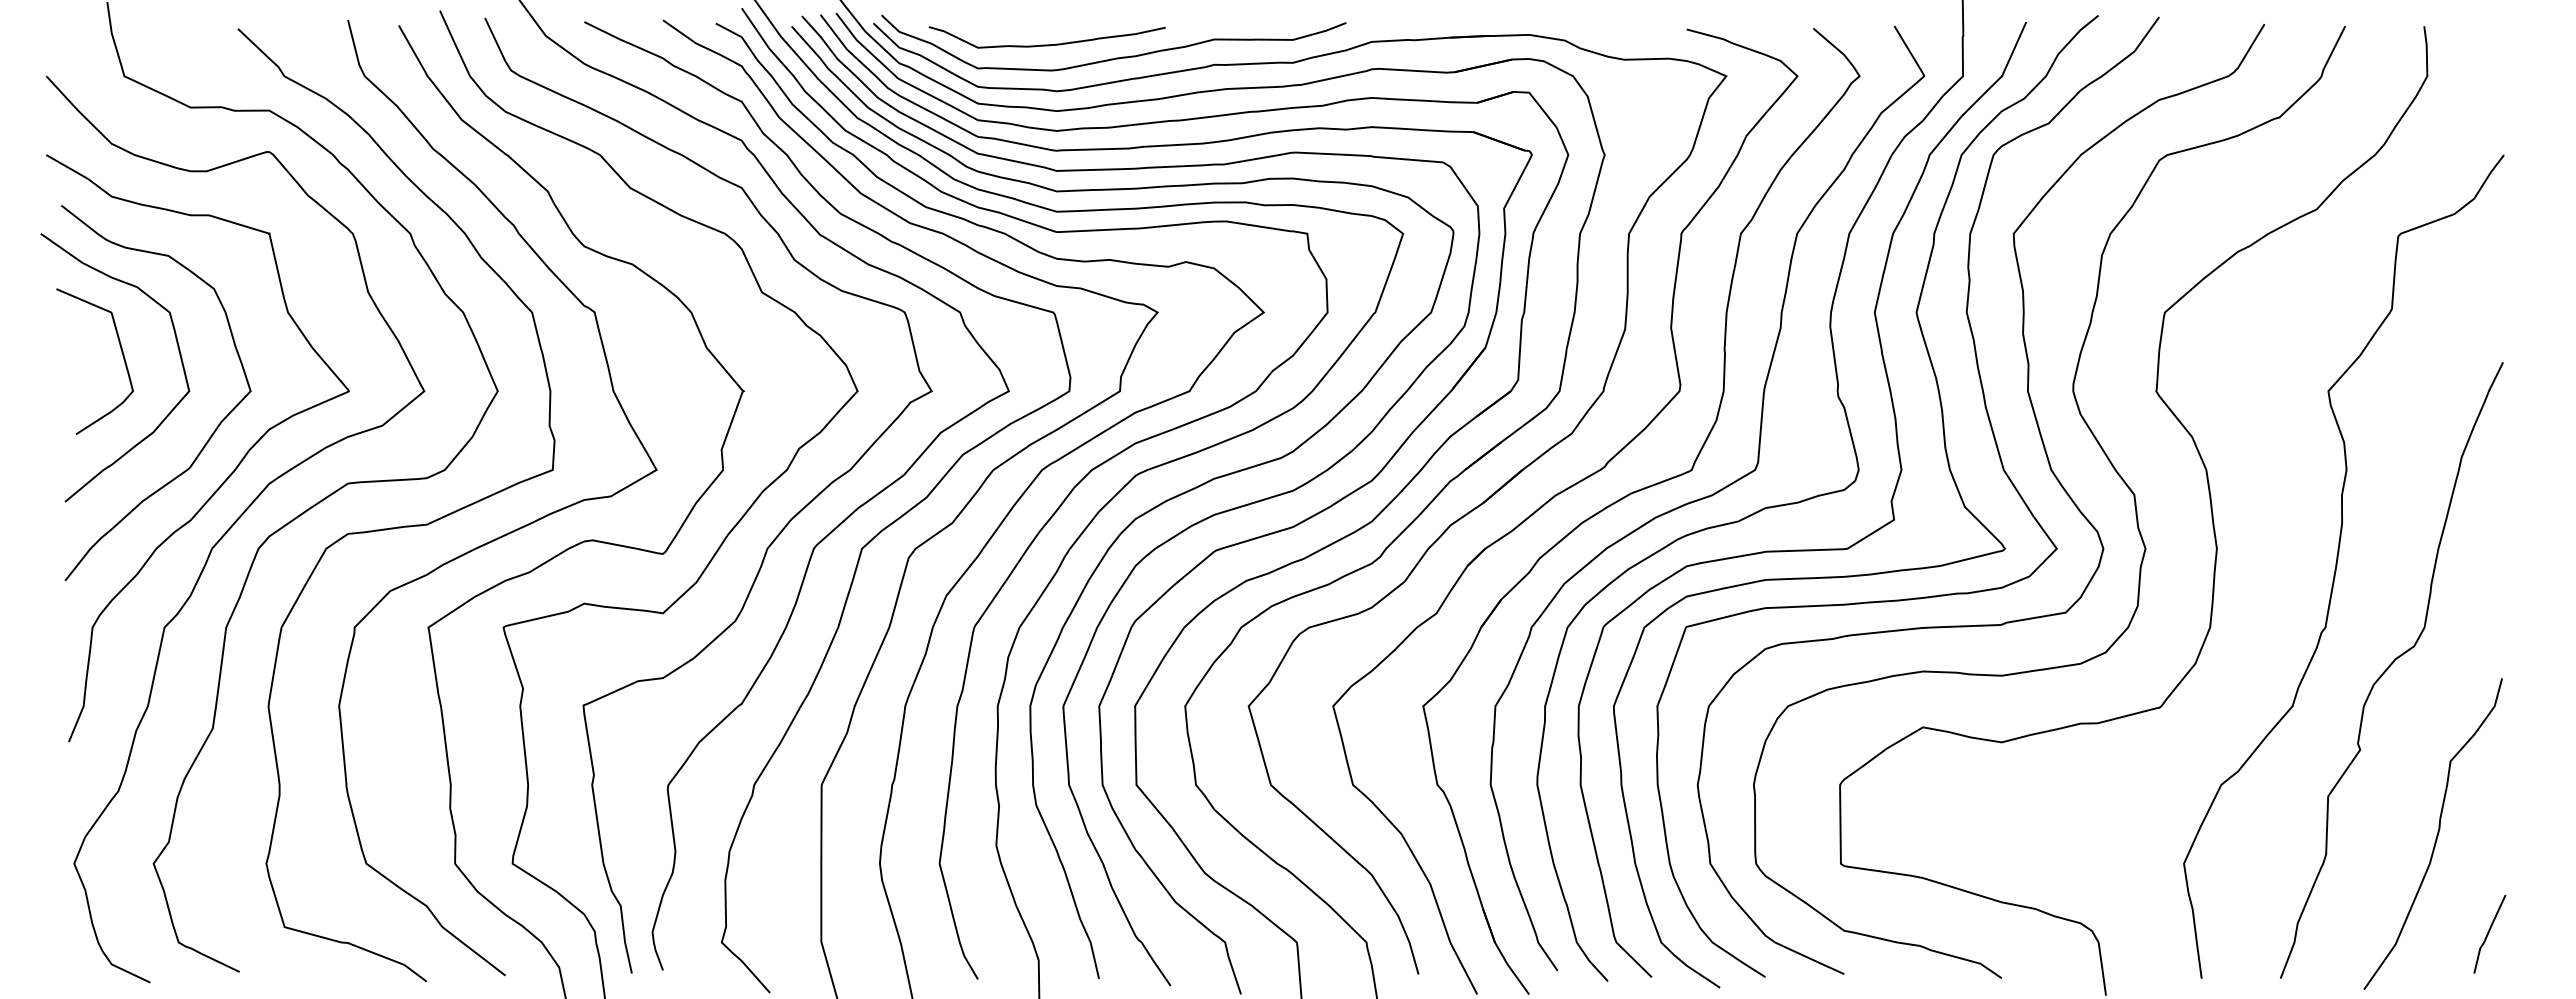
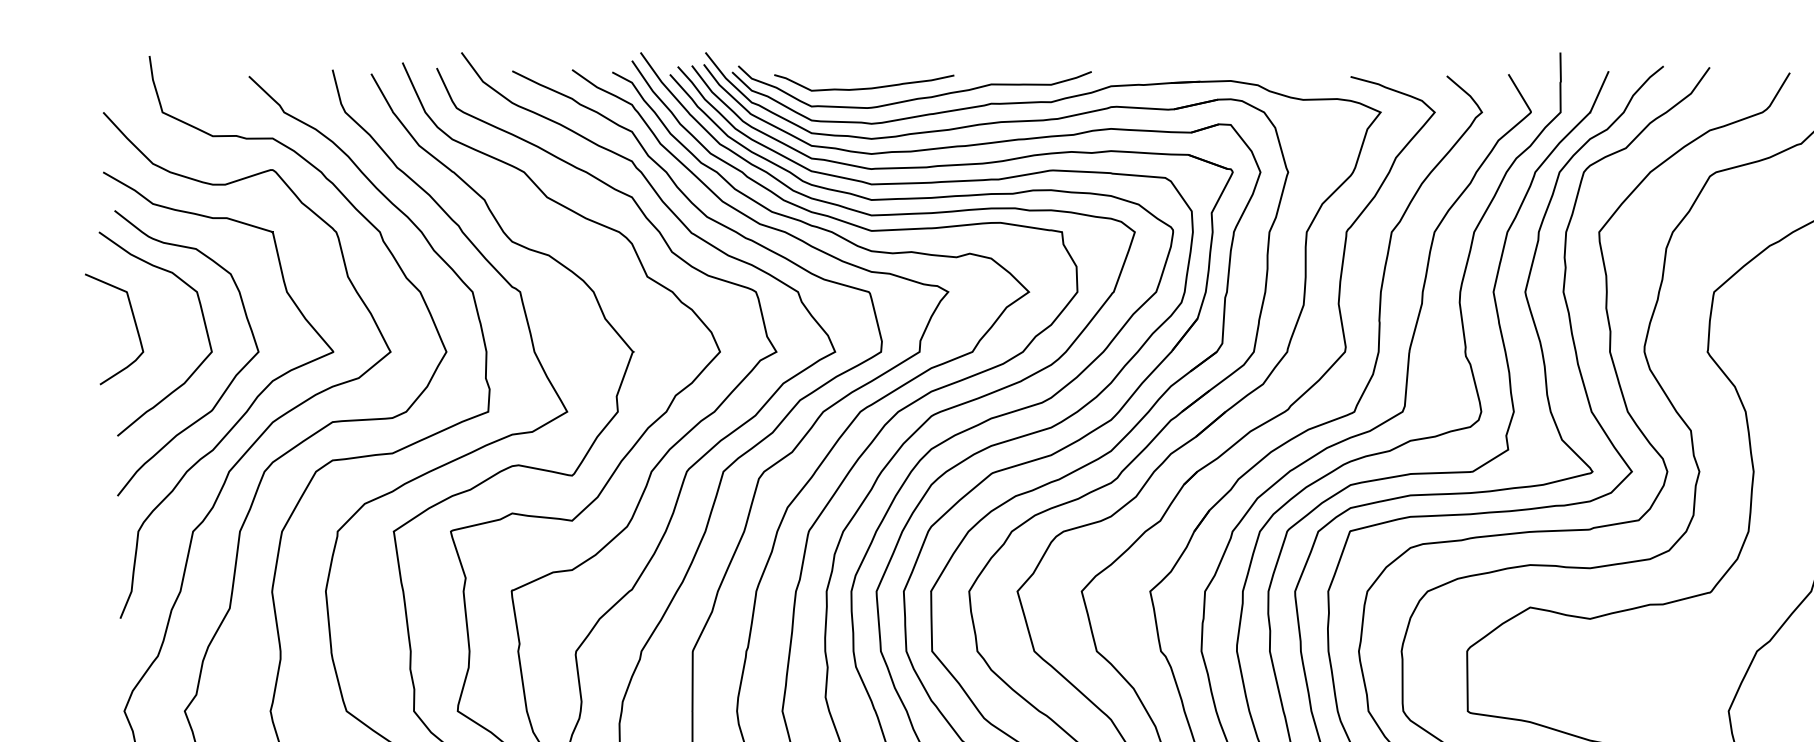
curve: (122, 356) -> (135, 325), moved

